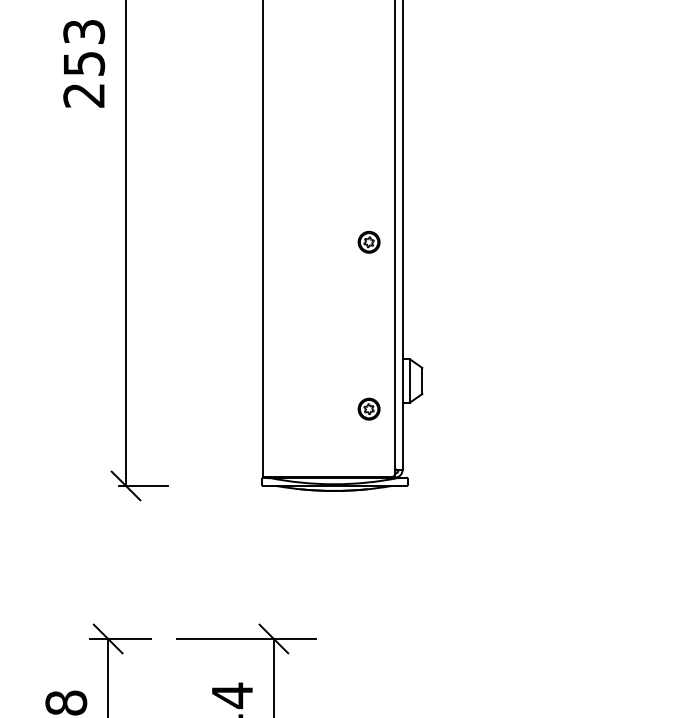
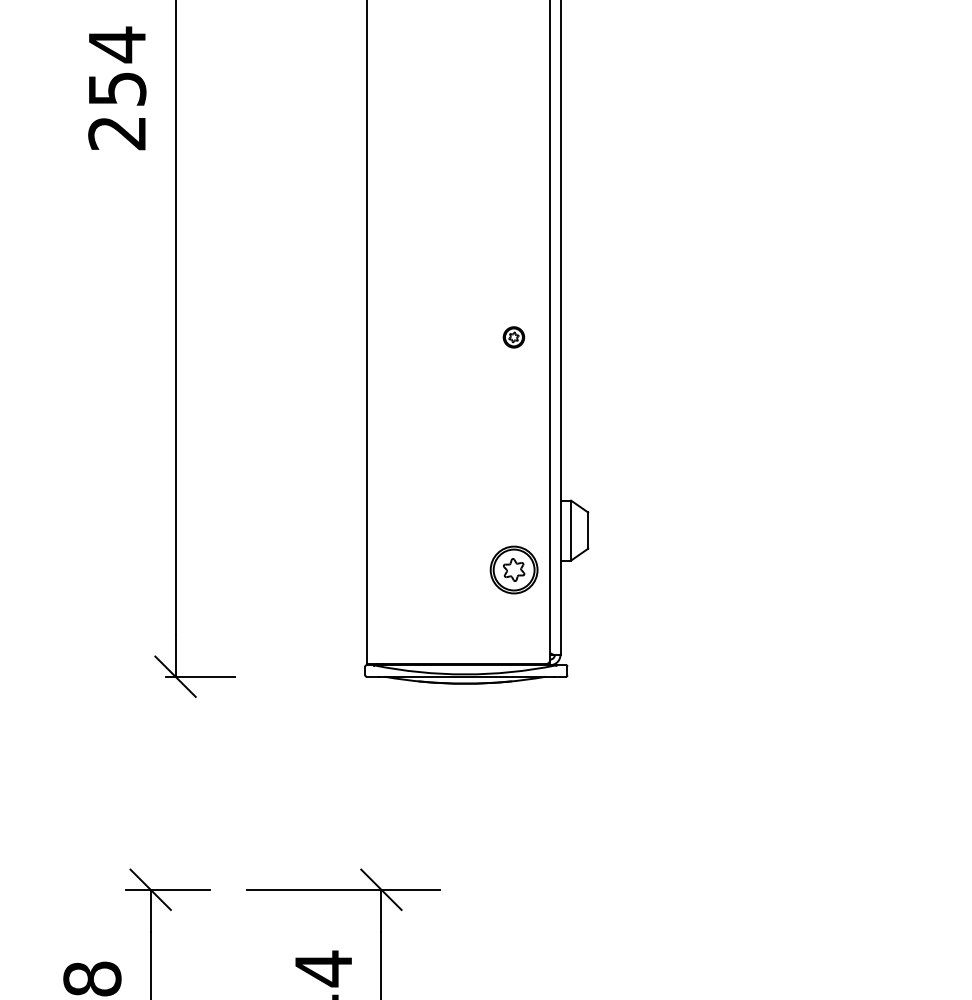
text: (84, 31) -> (117, 44), 253 -> 254
part: (368, 241) -> (513, 336), size x0.7
part: (368, 408) -> (513, 568), size x1.6

